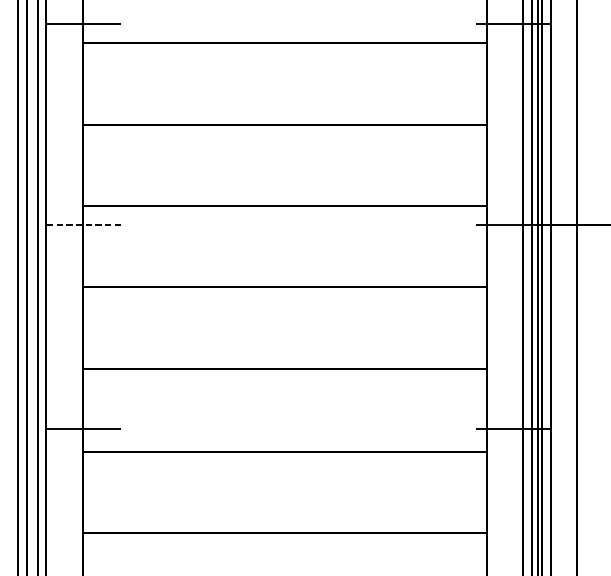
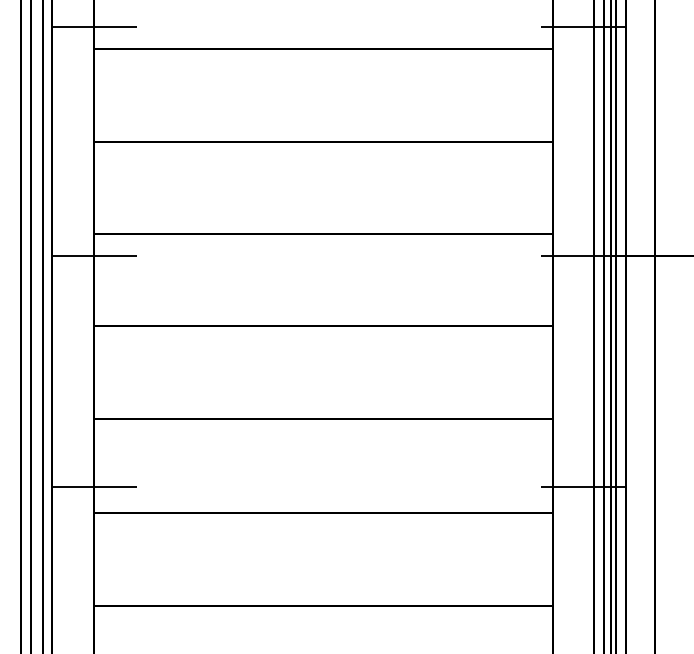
line: (83, 225) -> (94, 255), dashed -> solid

